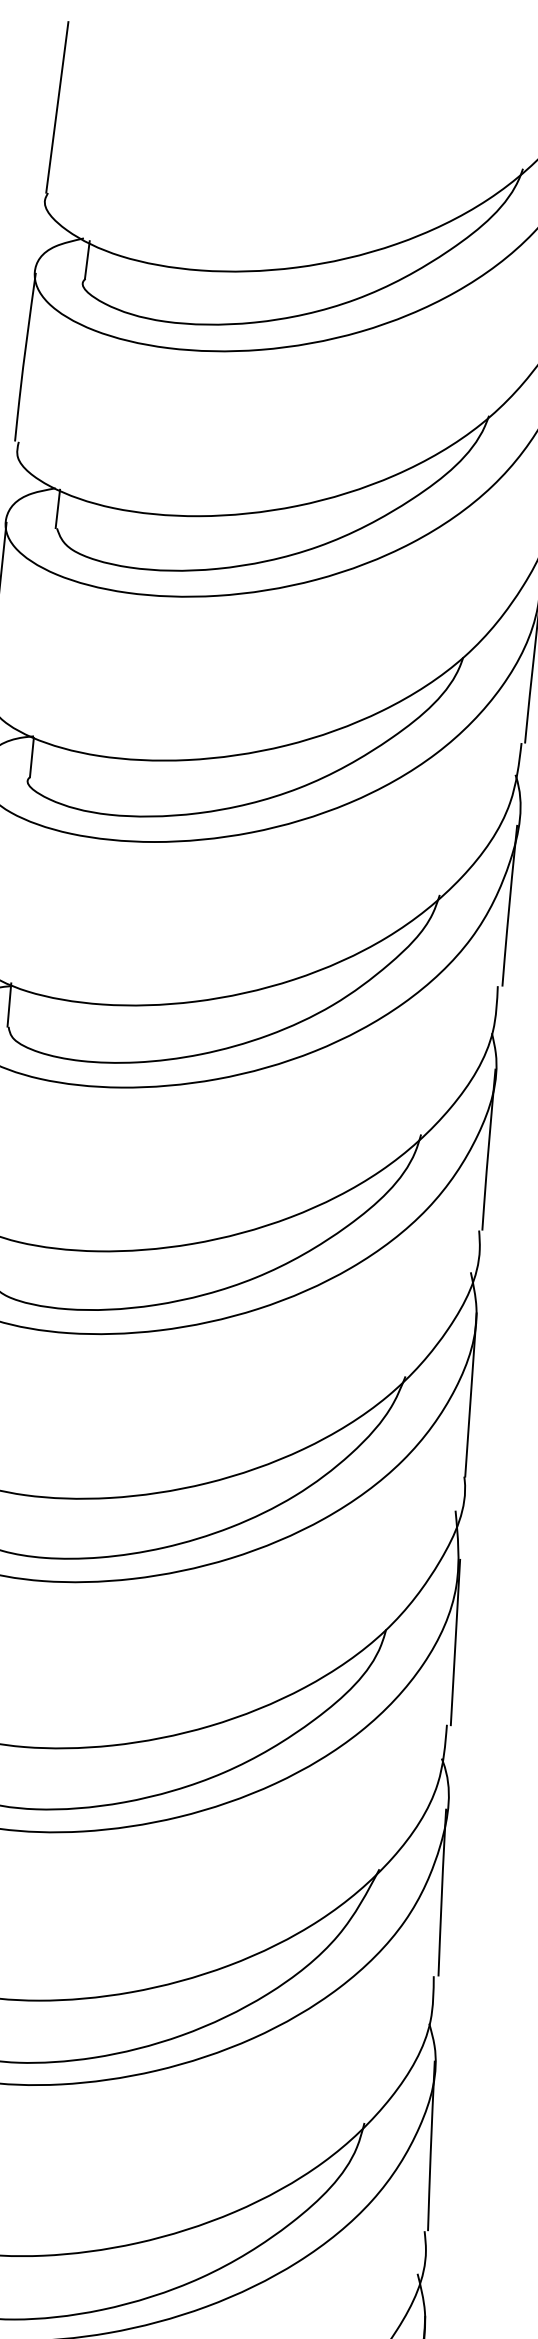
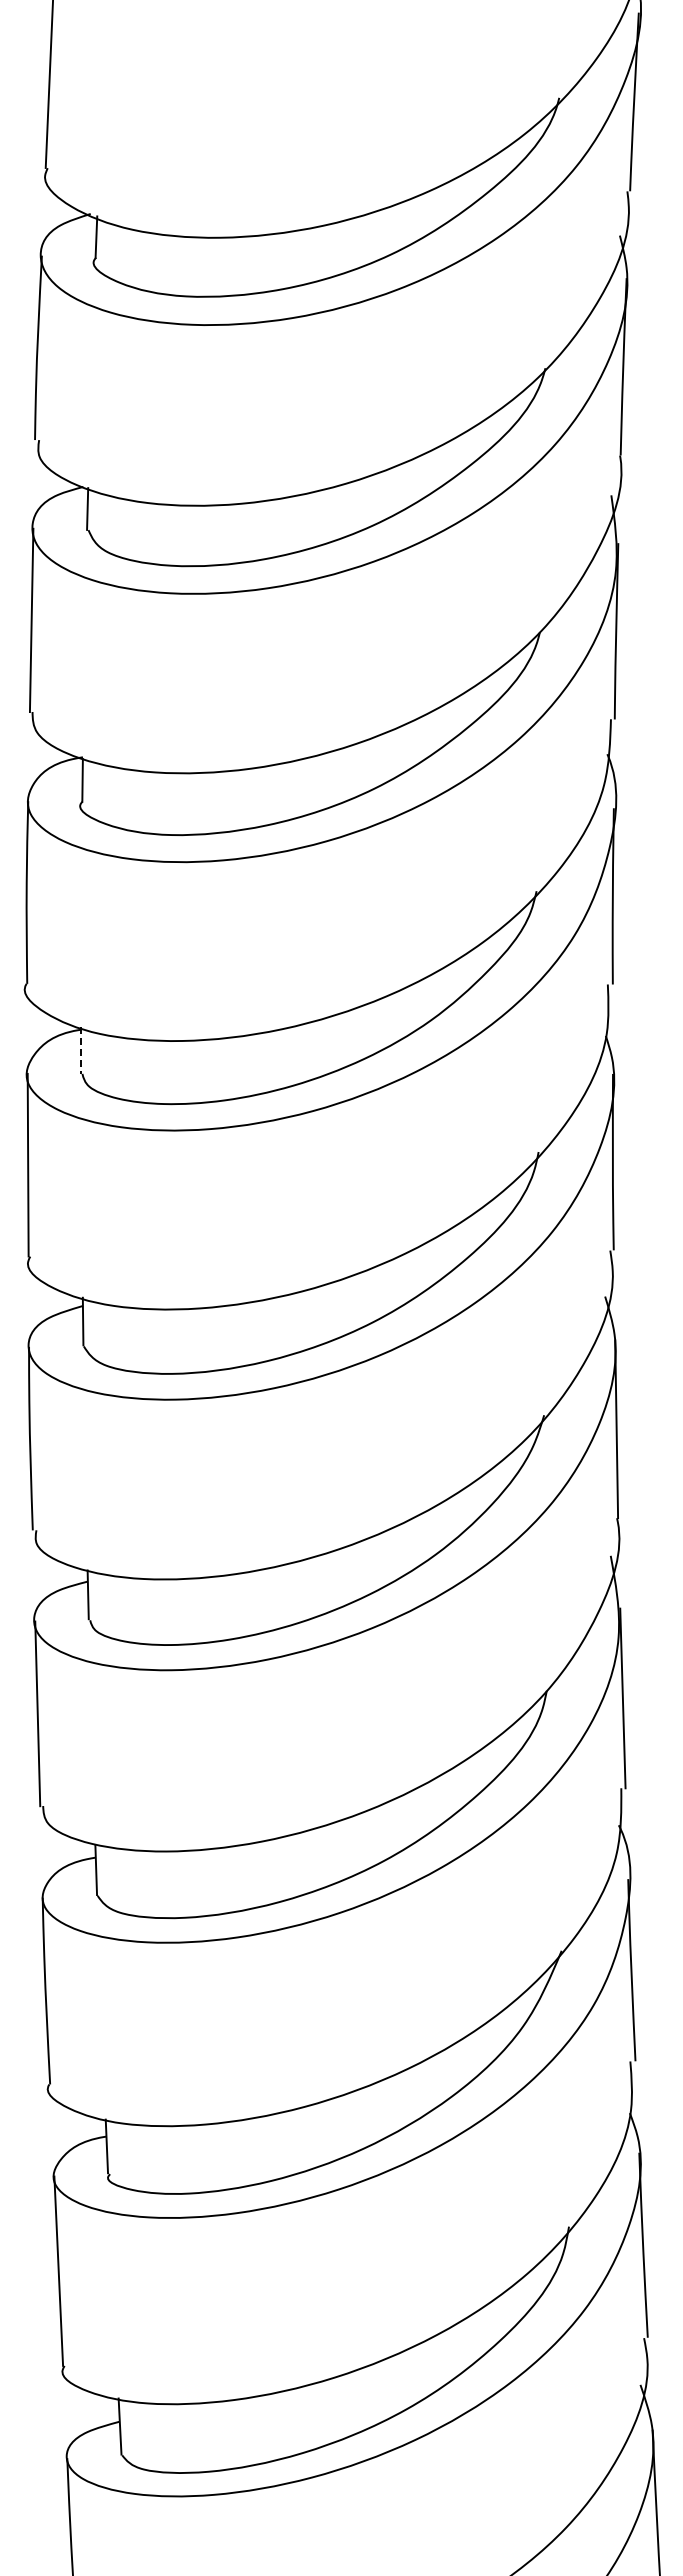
line: (9, 1005) -> (81, 1050), solid -> dashed

